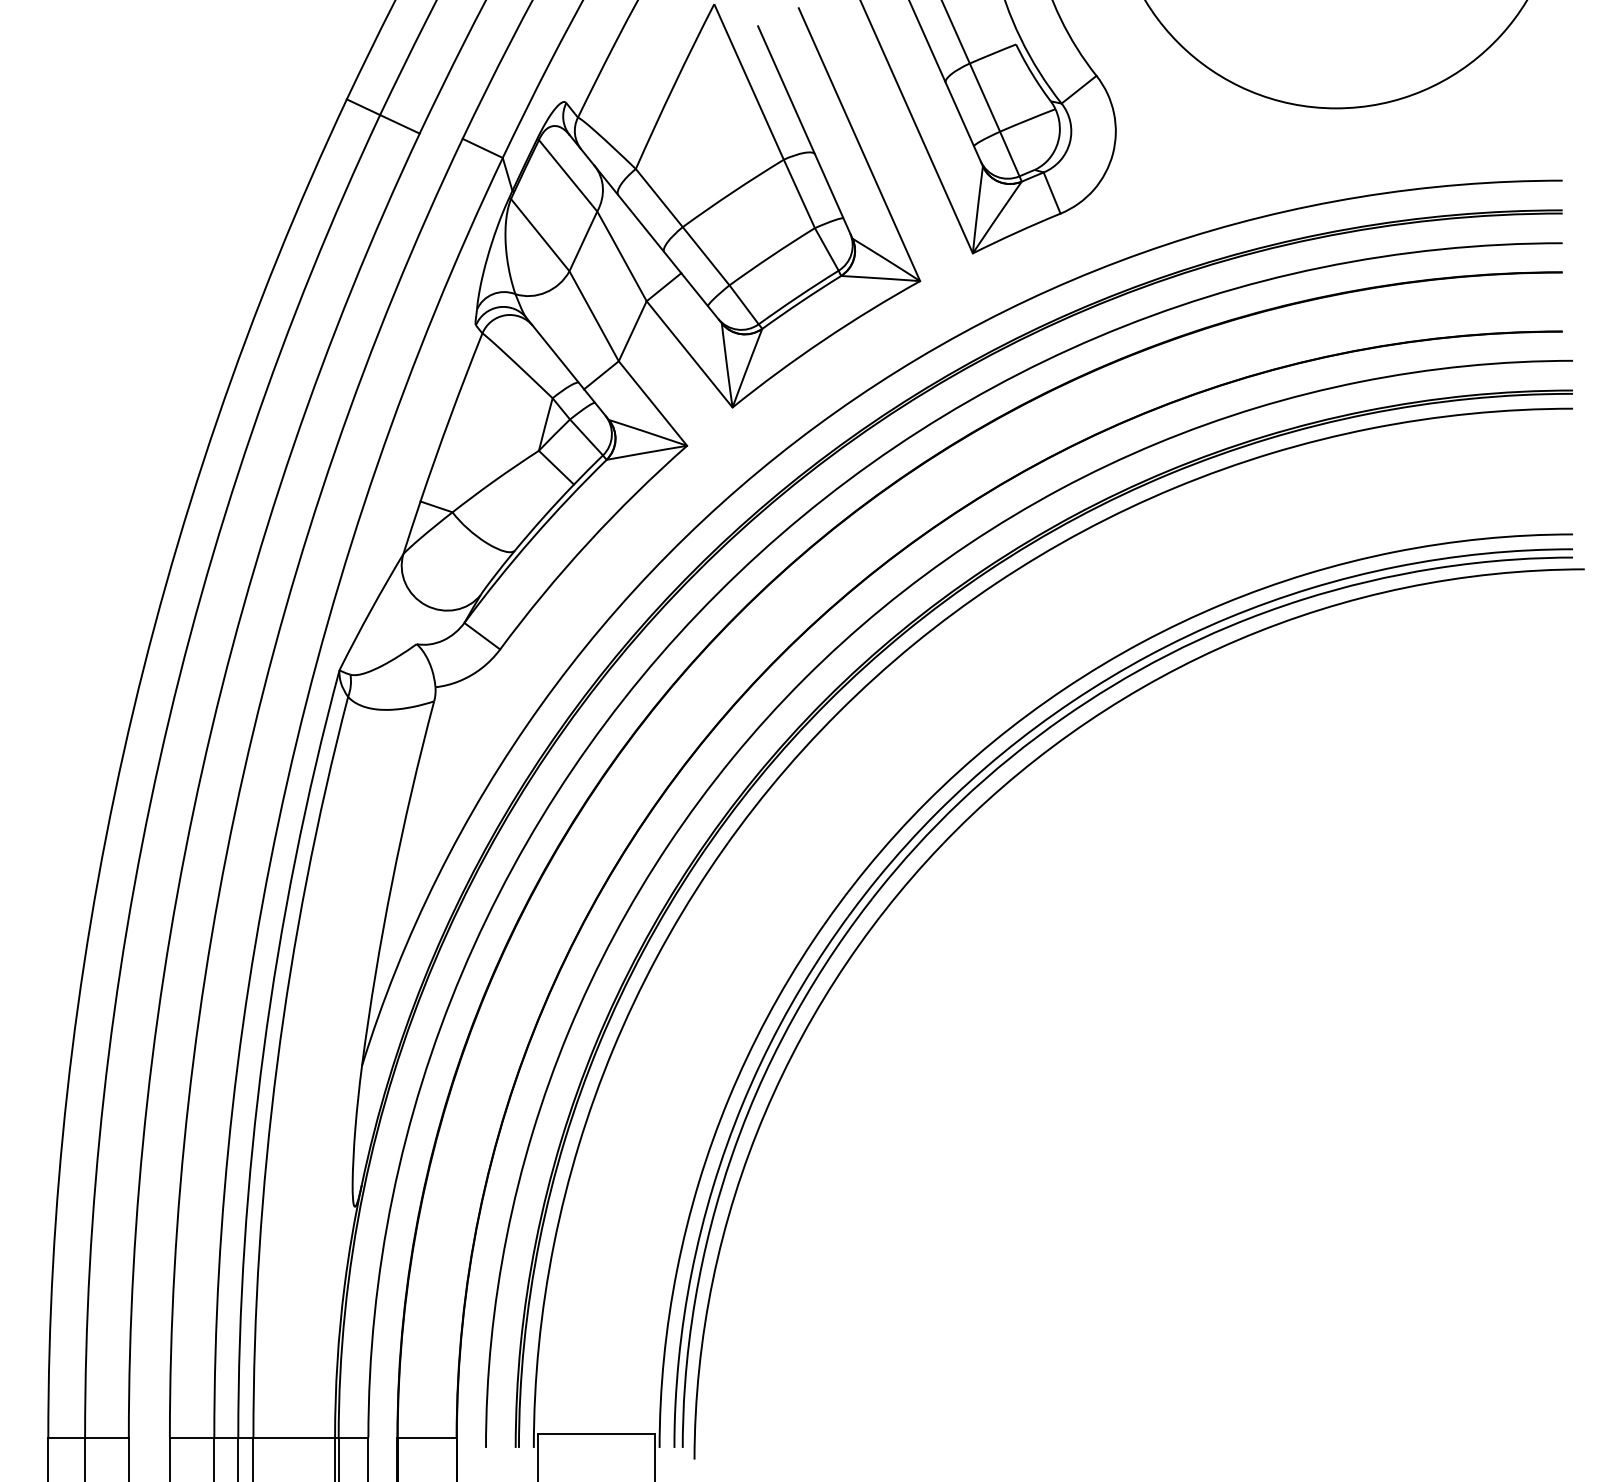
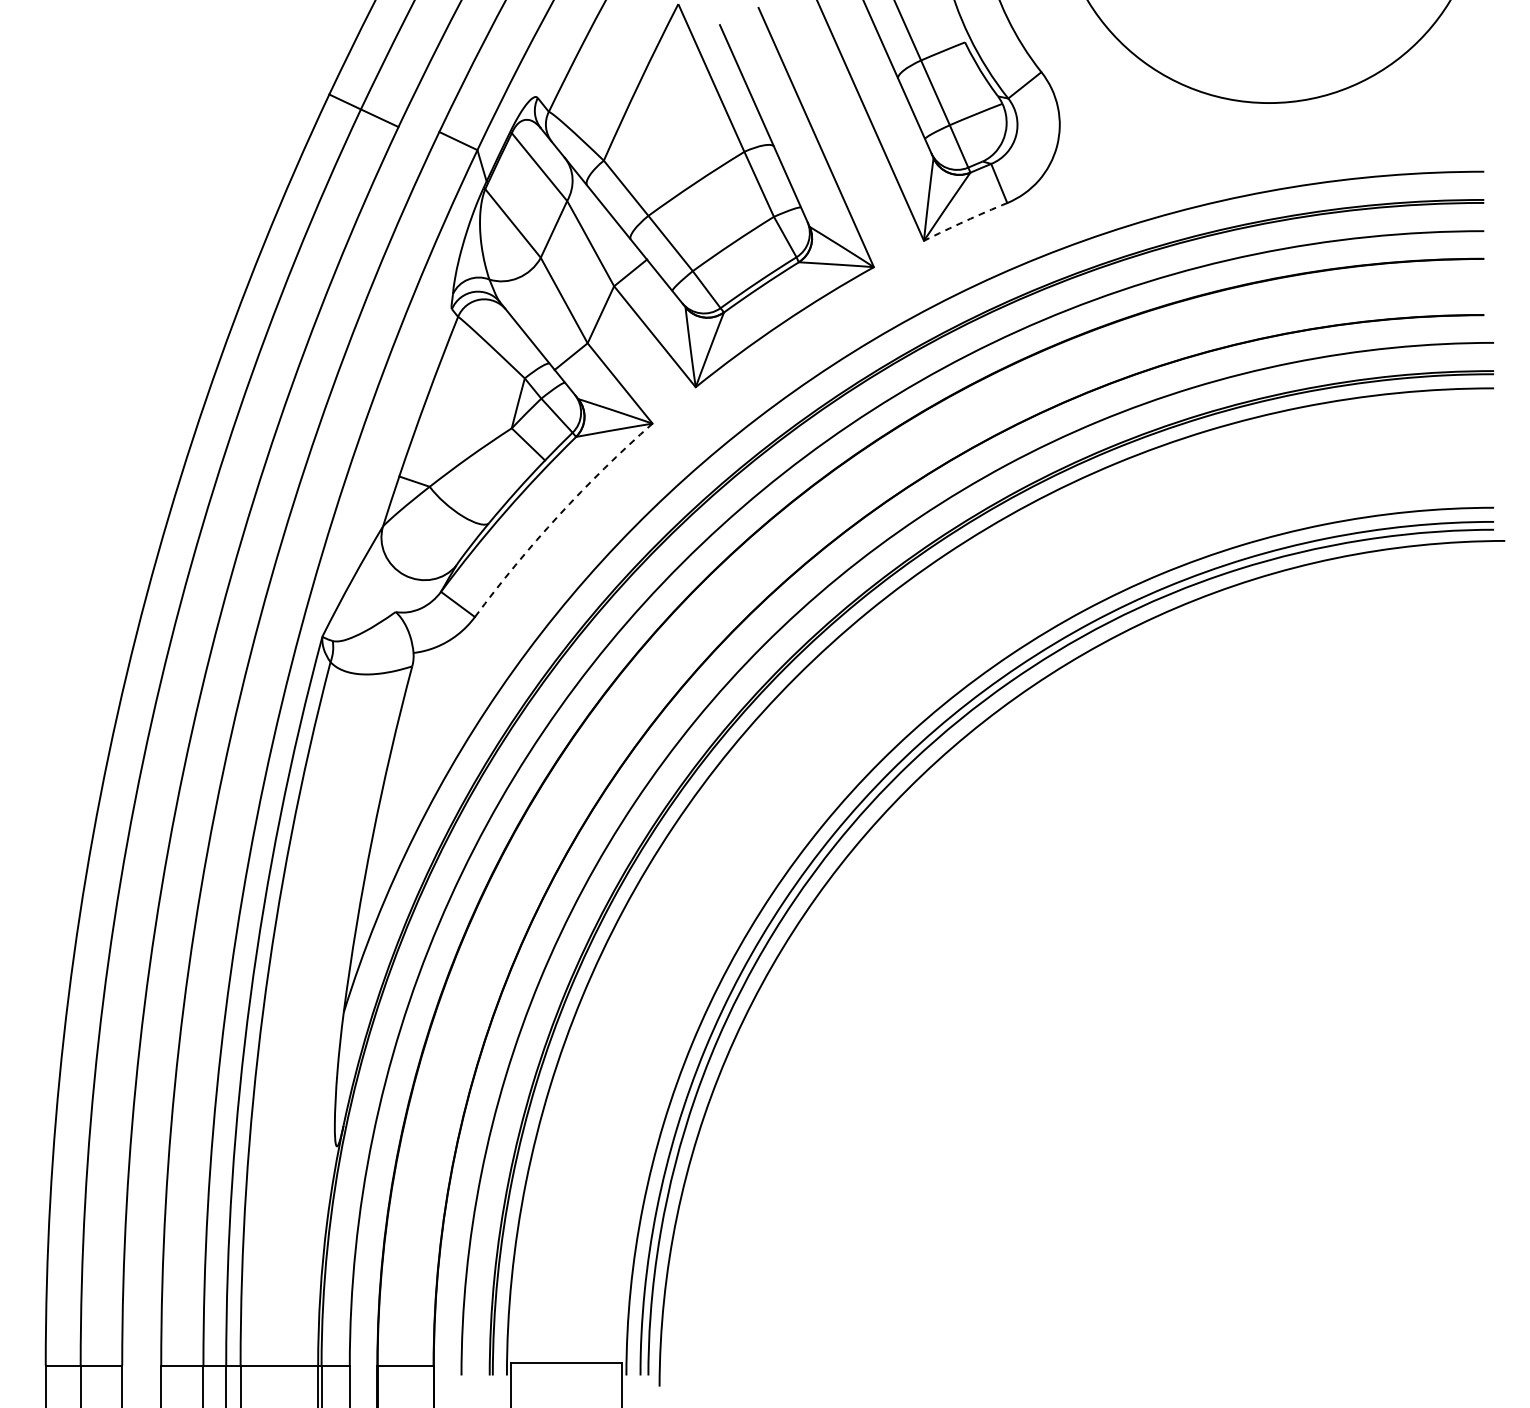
arc: (1016, 232) -> (965, 220), solid -> dashed
arc: (588, 542) -> (558, 515), solid -> dashed

